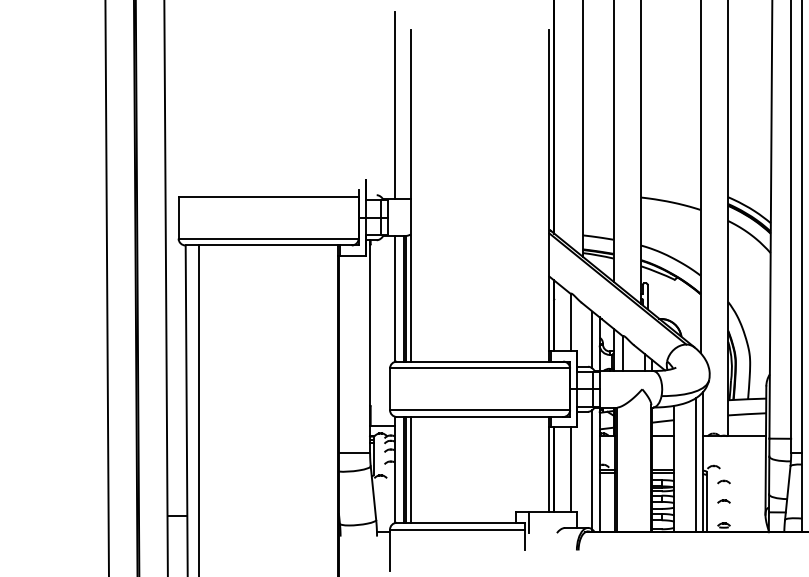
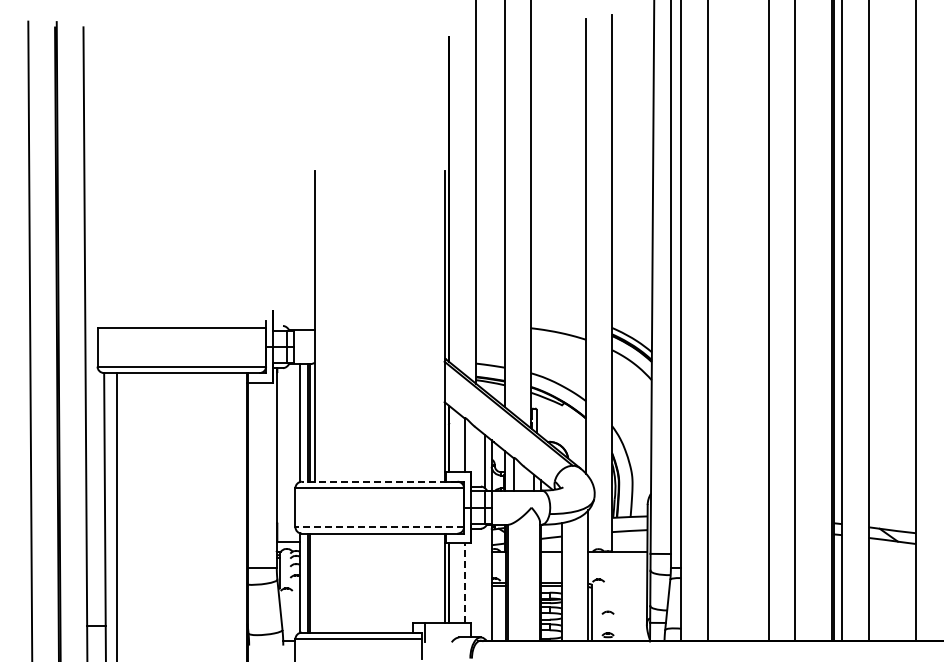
line: (394, 106) -> (299, 242), removed
line: (479, 361) -> (379, 481), solid -> dashed
line: (479, 410) -> (379, 527), solid -> dashed
line: (695, 464) -> (581, 578), removed
line: (410, 469) -> (314, 582), removed
line: (570, 470) -> (464, 583), solid -> dashed
line: (591, 470) -> (484, 583), removed
part: (723, 482) -> (607, 594), removed

